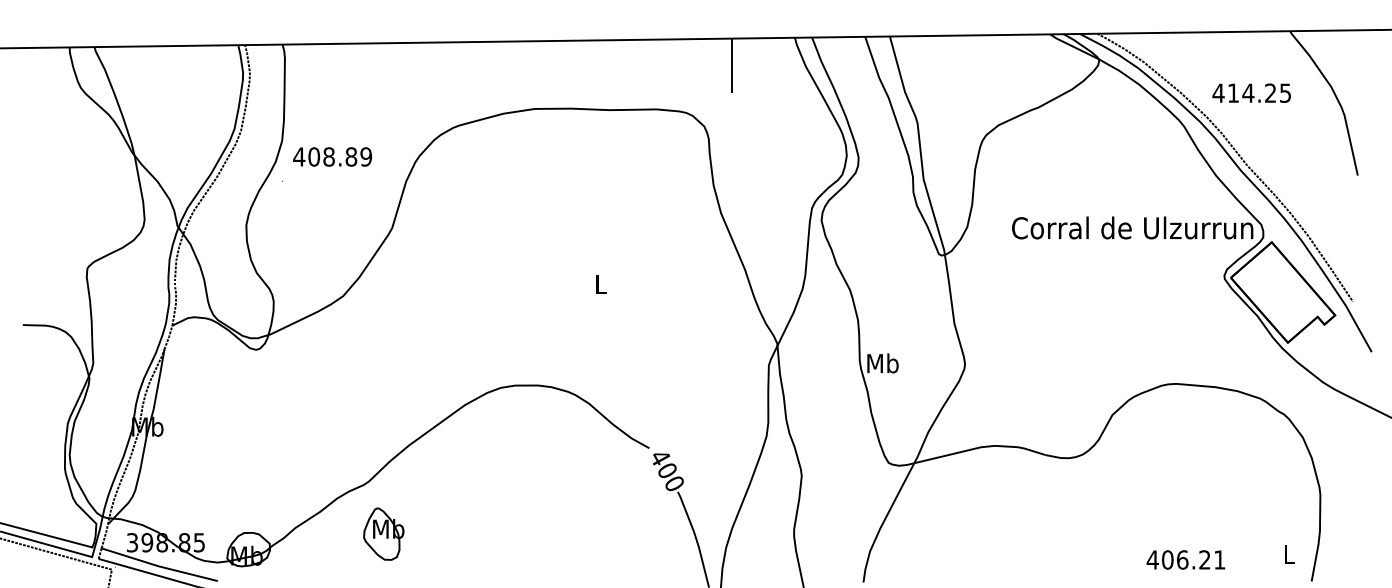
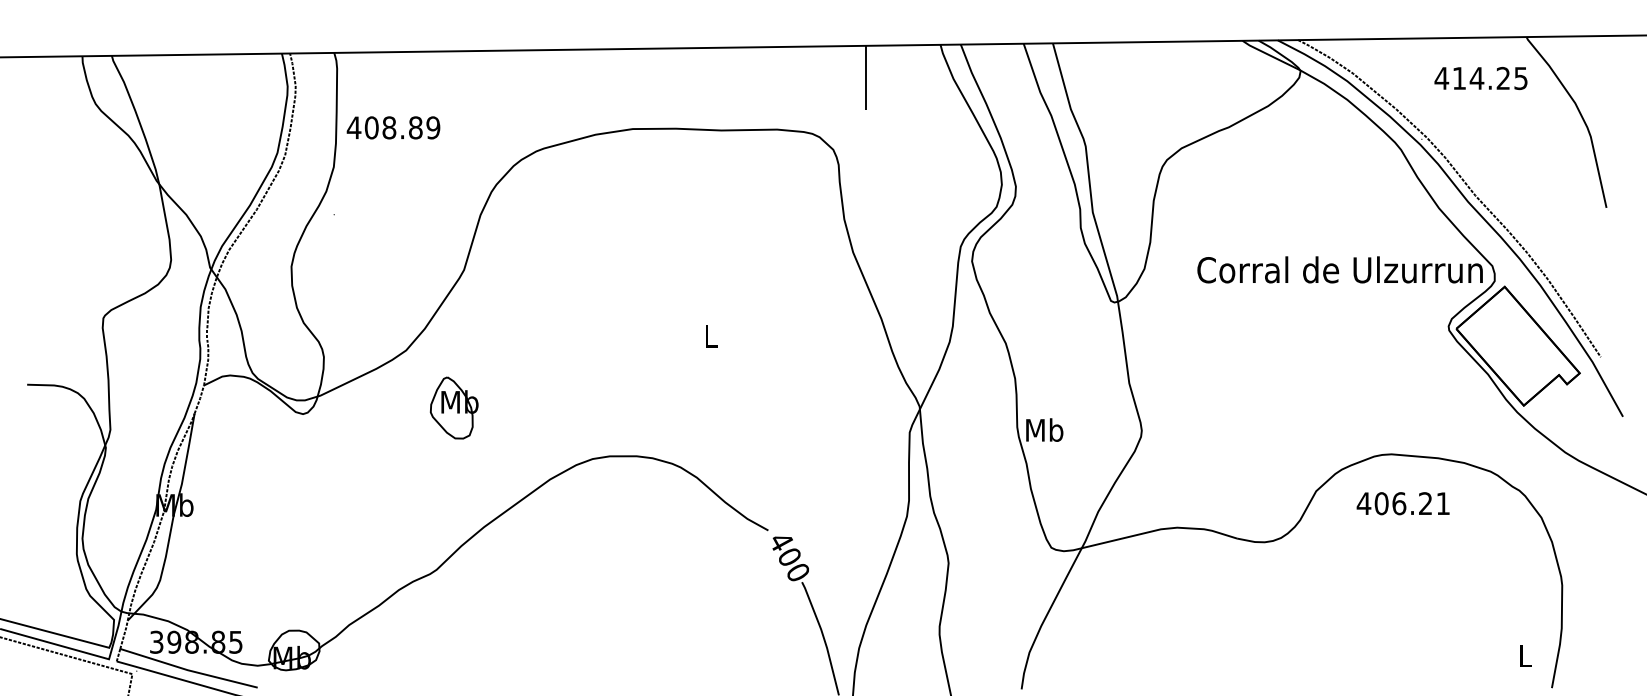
text: (1251, 93) -> (1480, 78), moved
text: (332, 156) -> (393, 127), moved
part: (383, 533) -> (453, 407), moved
text: (1185, 559) -> (1402, 503), moved

